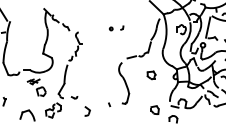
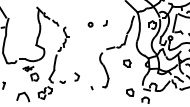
part: (116, 28) -> (97, 24), size x1.6
part: (87, 111) -> (76, 77), moved

